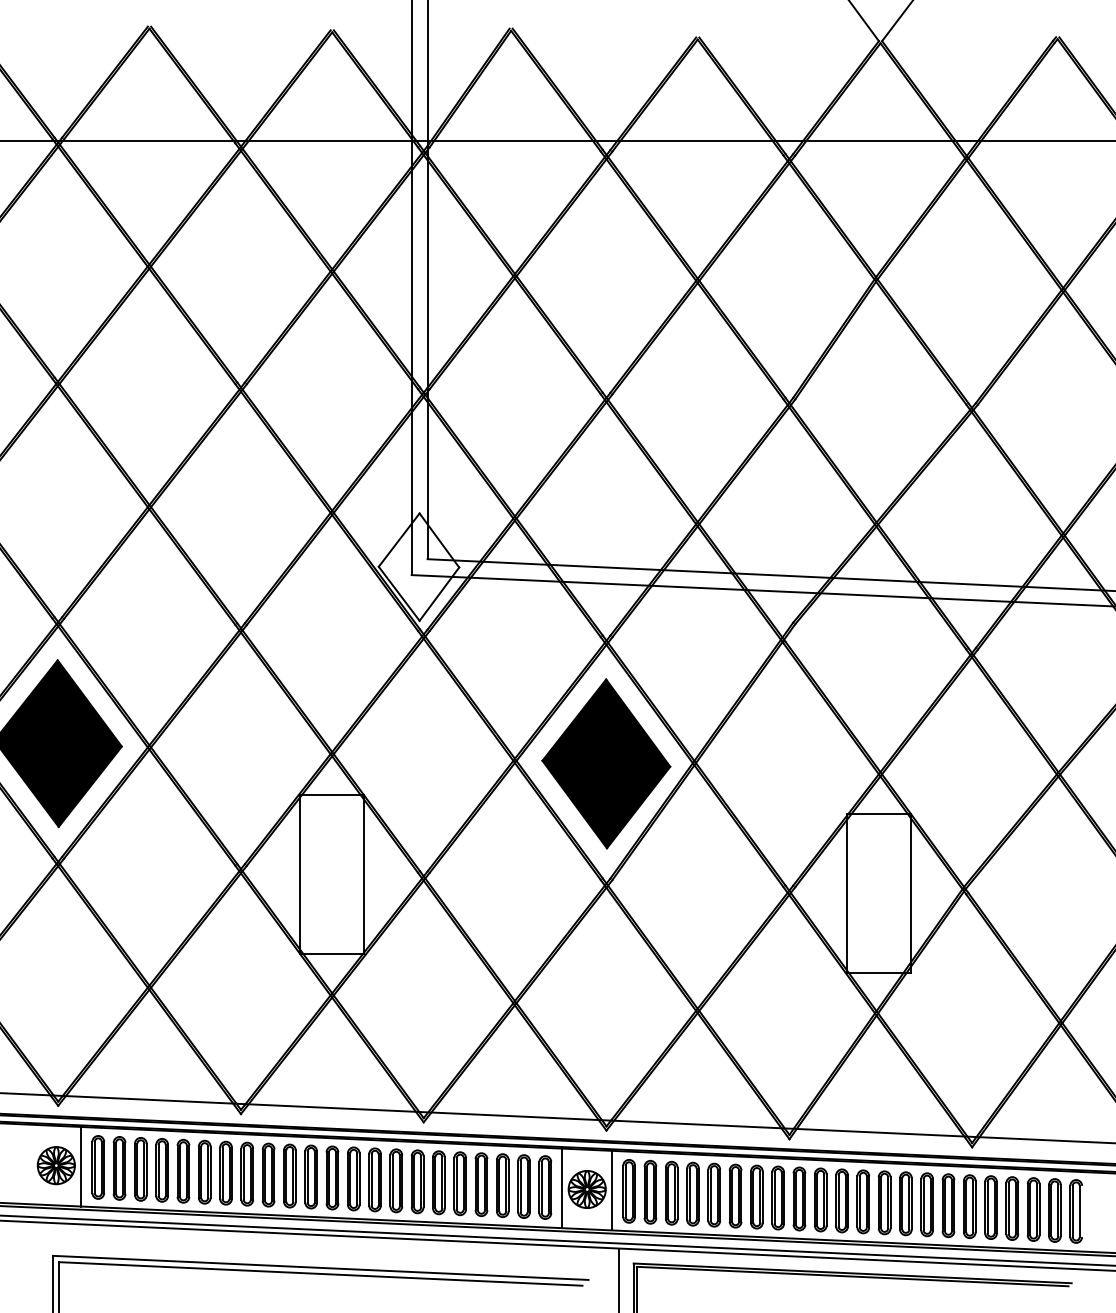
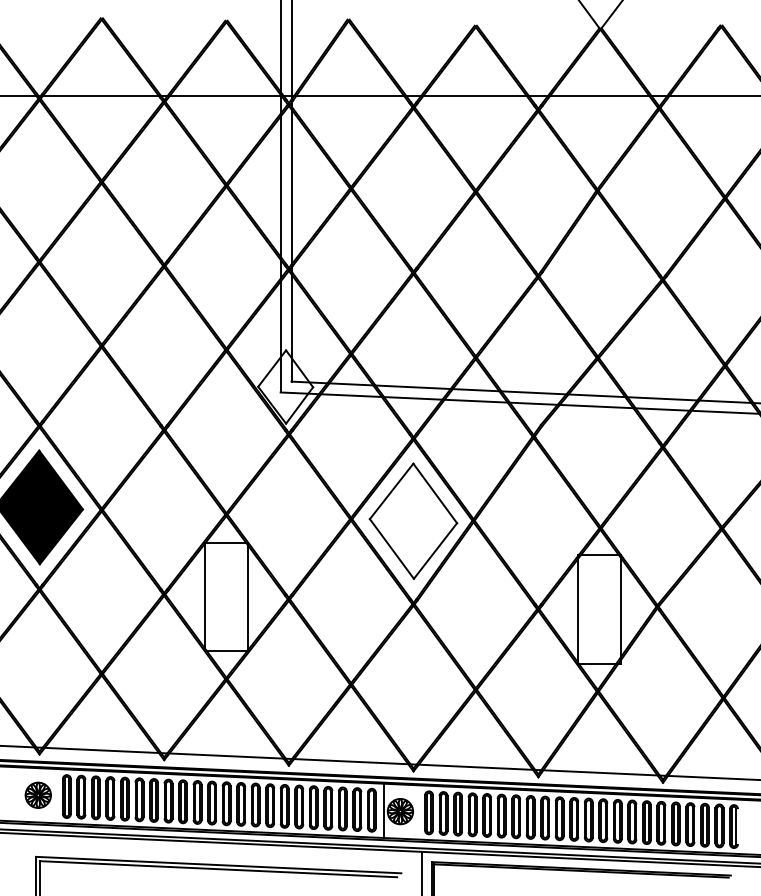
fill: (606, 762) -> (413, 520), removed
line: (81, 1165) -> (55, 795), removed
line: (612, 1190) -> (417, 812), removed

